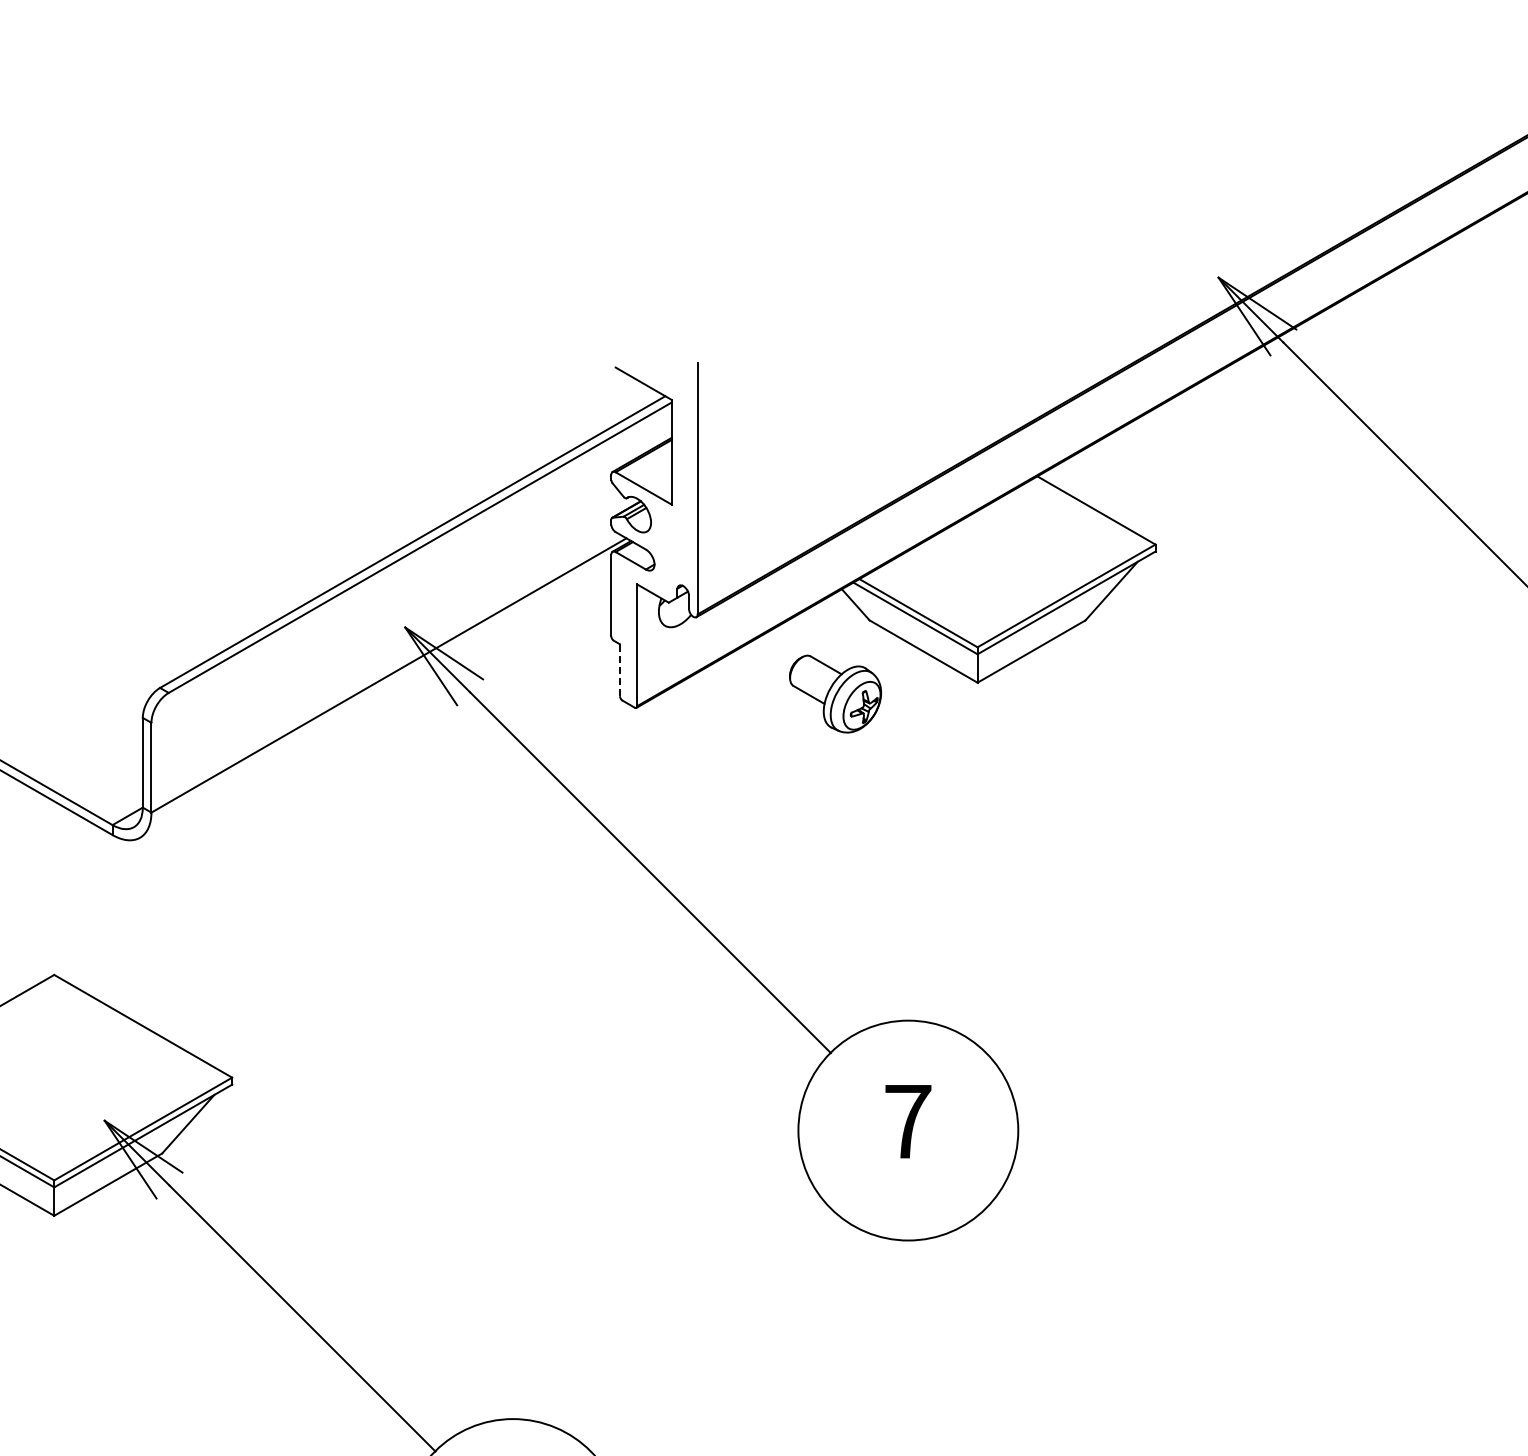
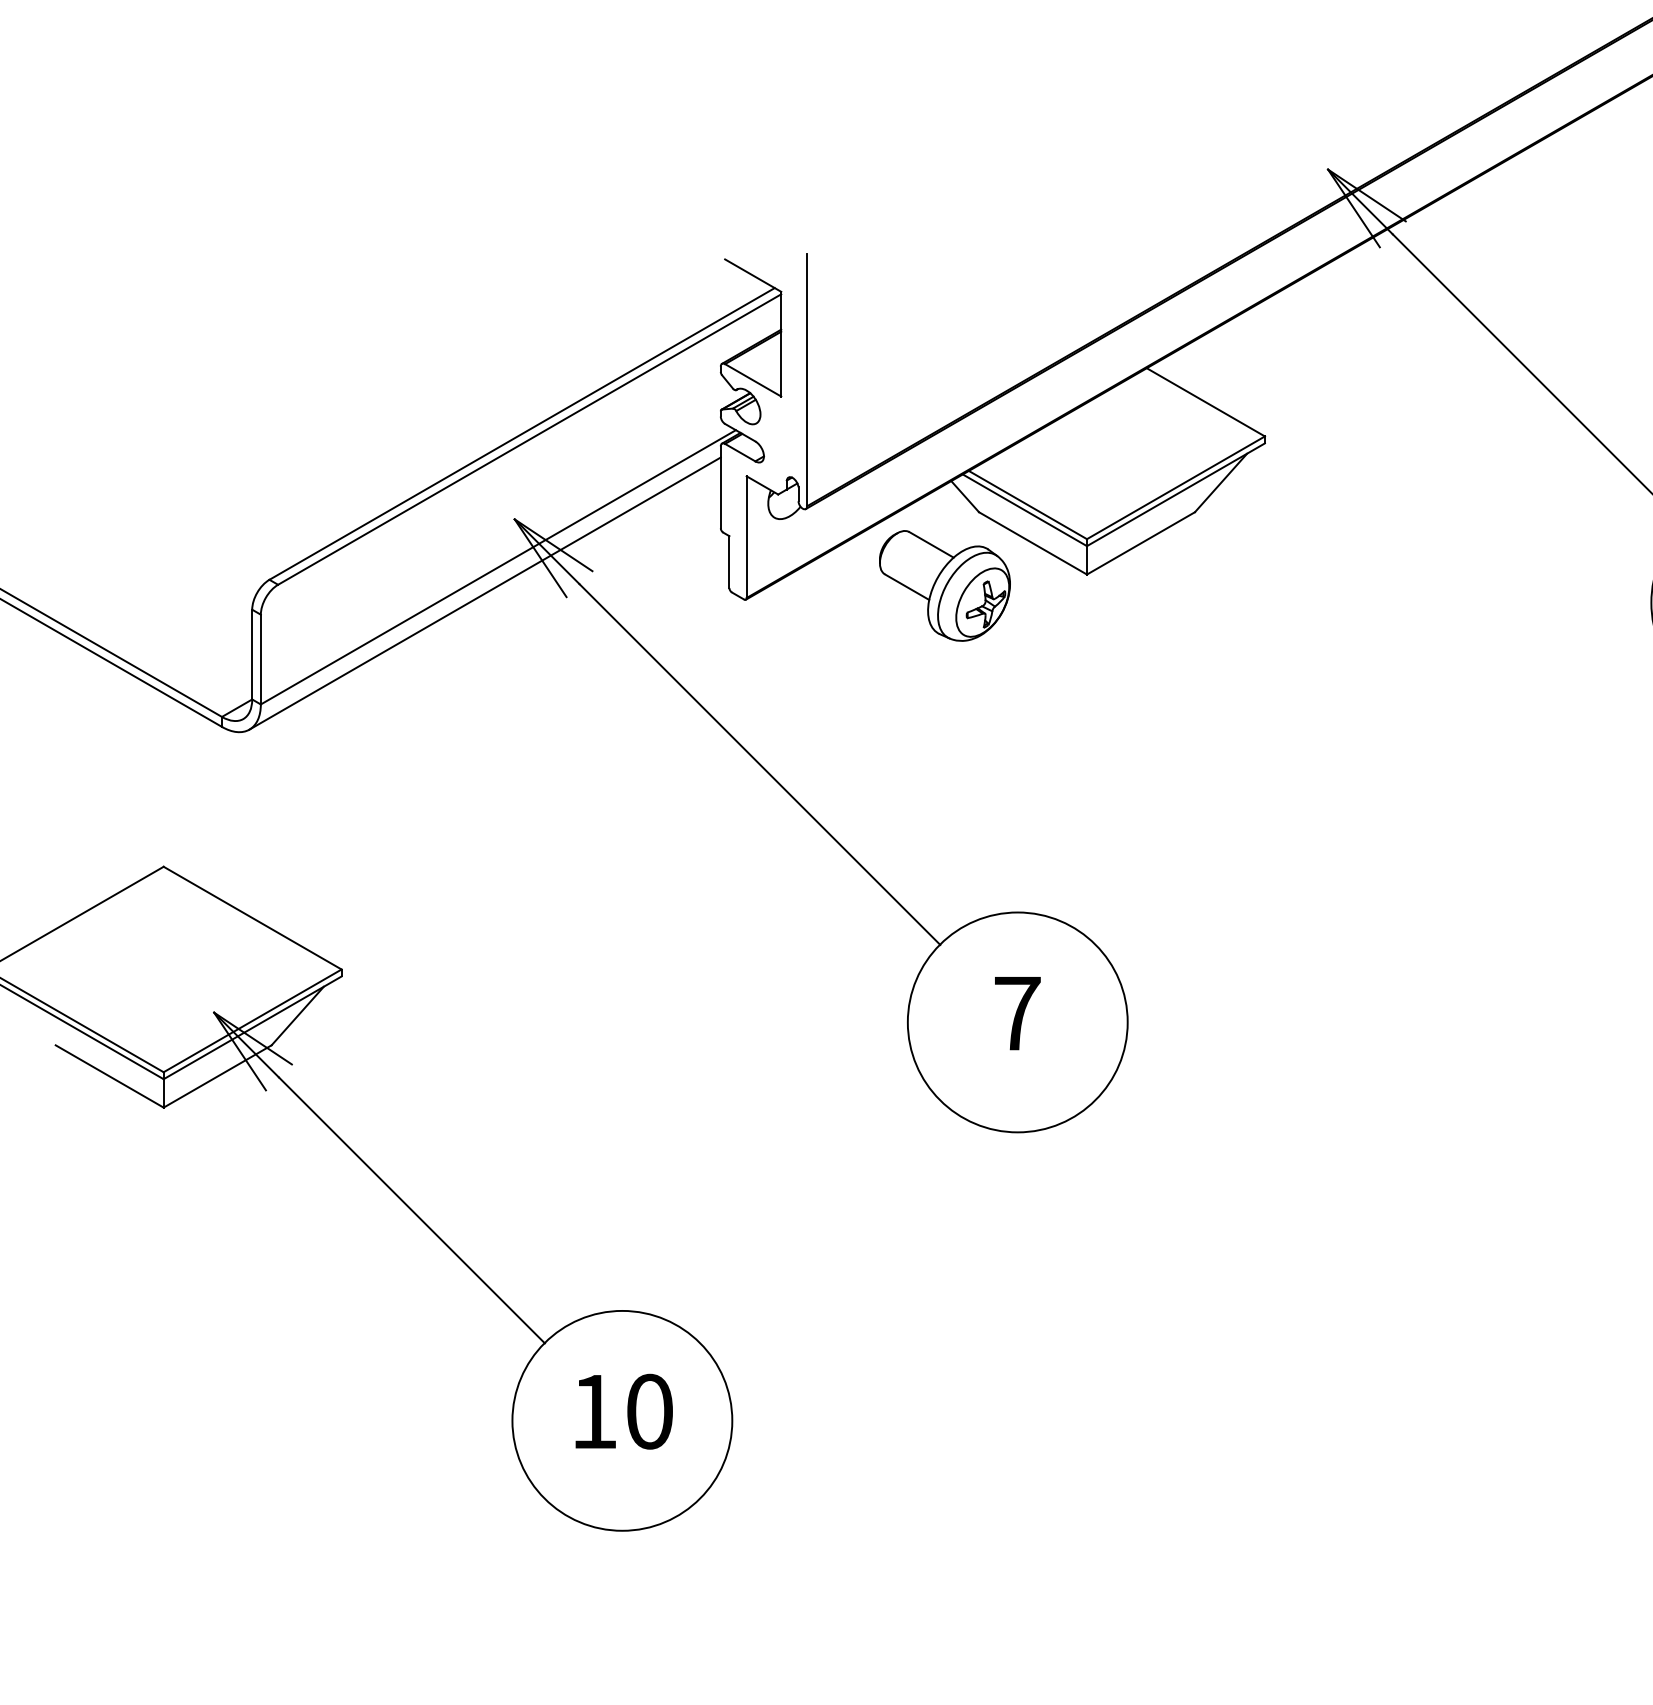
line: (620, 670) -> (729, 562), dashed -> solid
part: (835, 693) -> (944, 585), size x1.43
line: (375, 701) -> (484, 593), added

